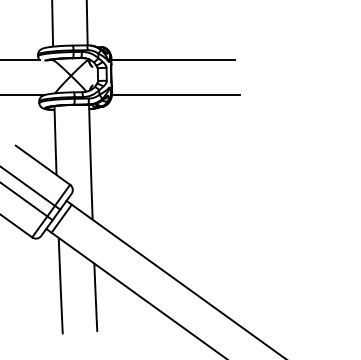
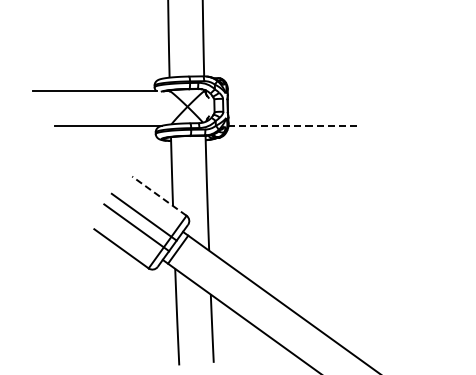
line: (173, 60) -> (289, 91), removed
line: (177, 94) -> (293, 125), solid -> dashed
line: (43, 165) -> (159, 196), solid -> dashed

